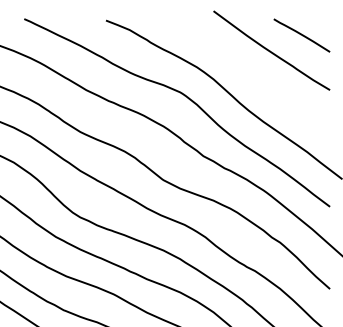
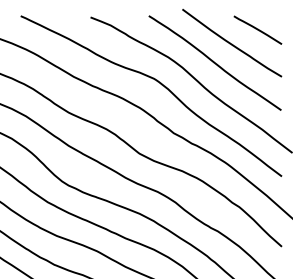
curve: (251, 73) -> (214, 62), added

